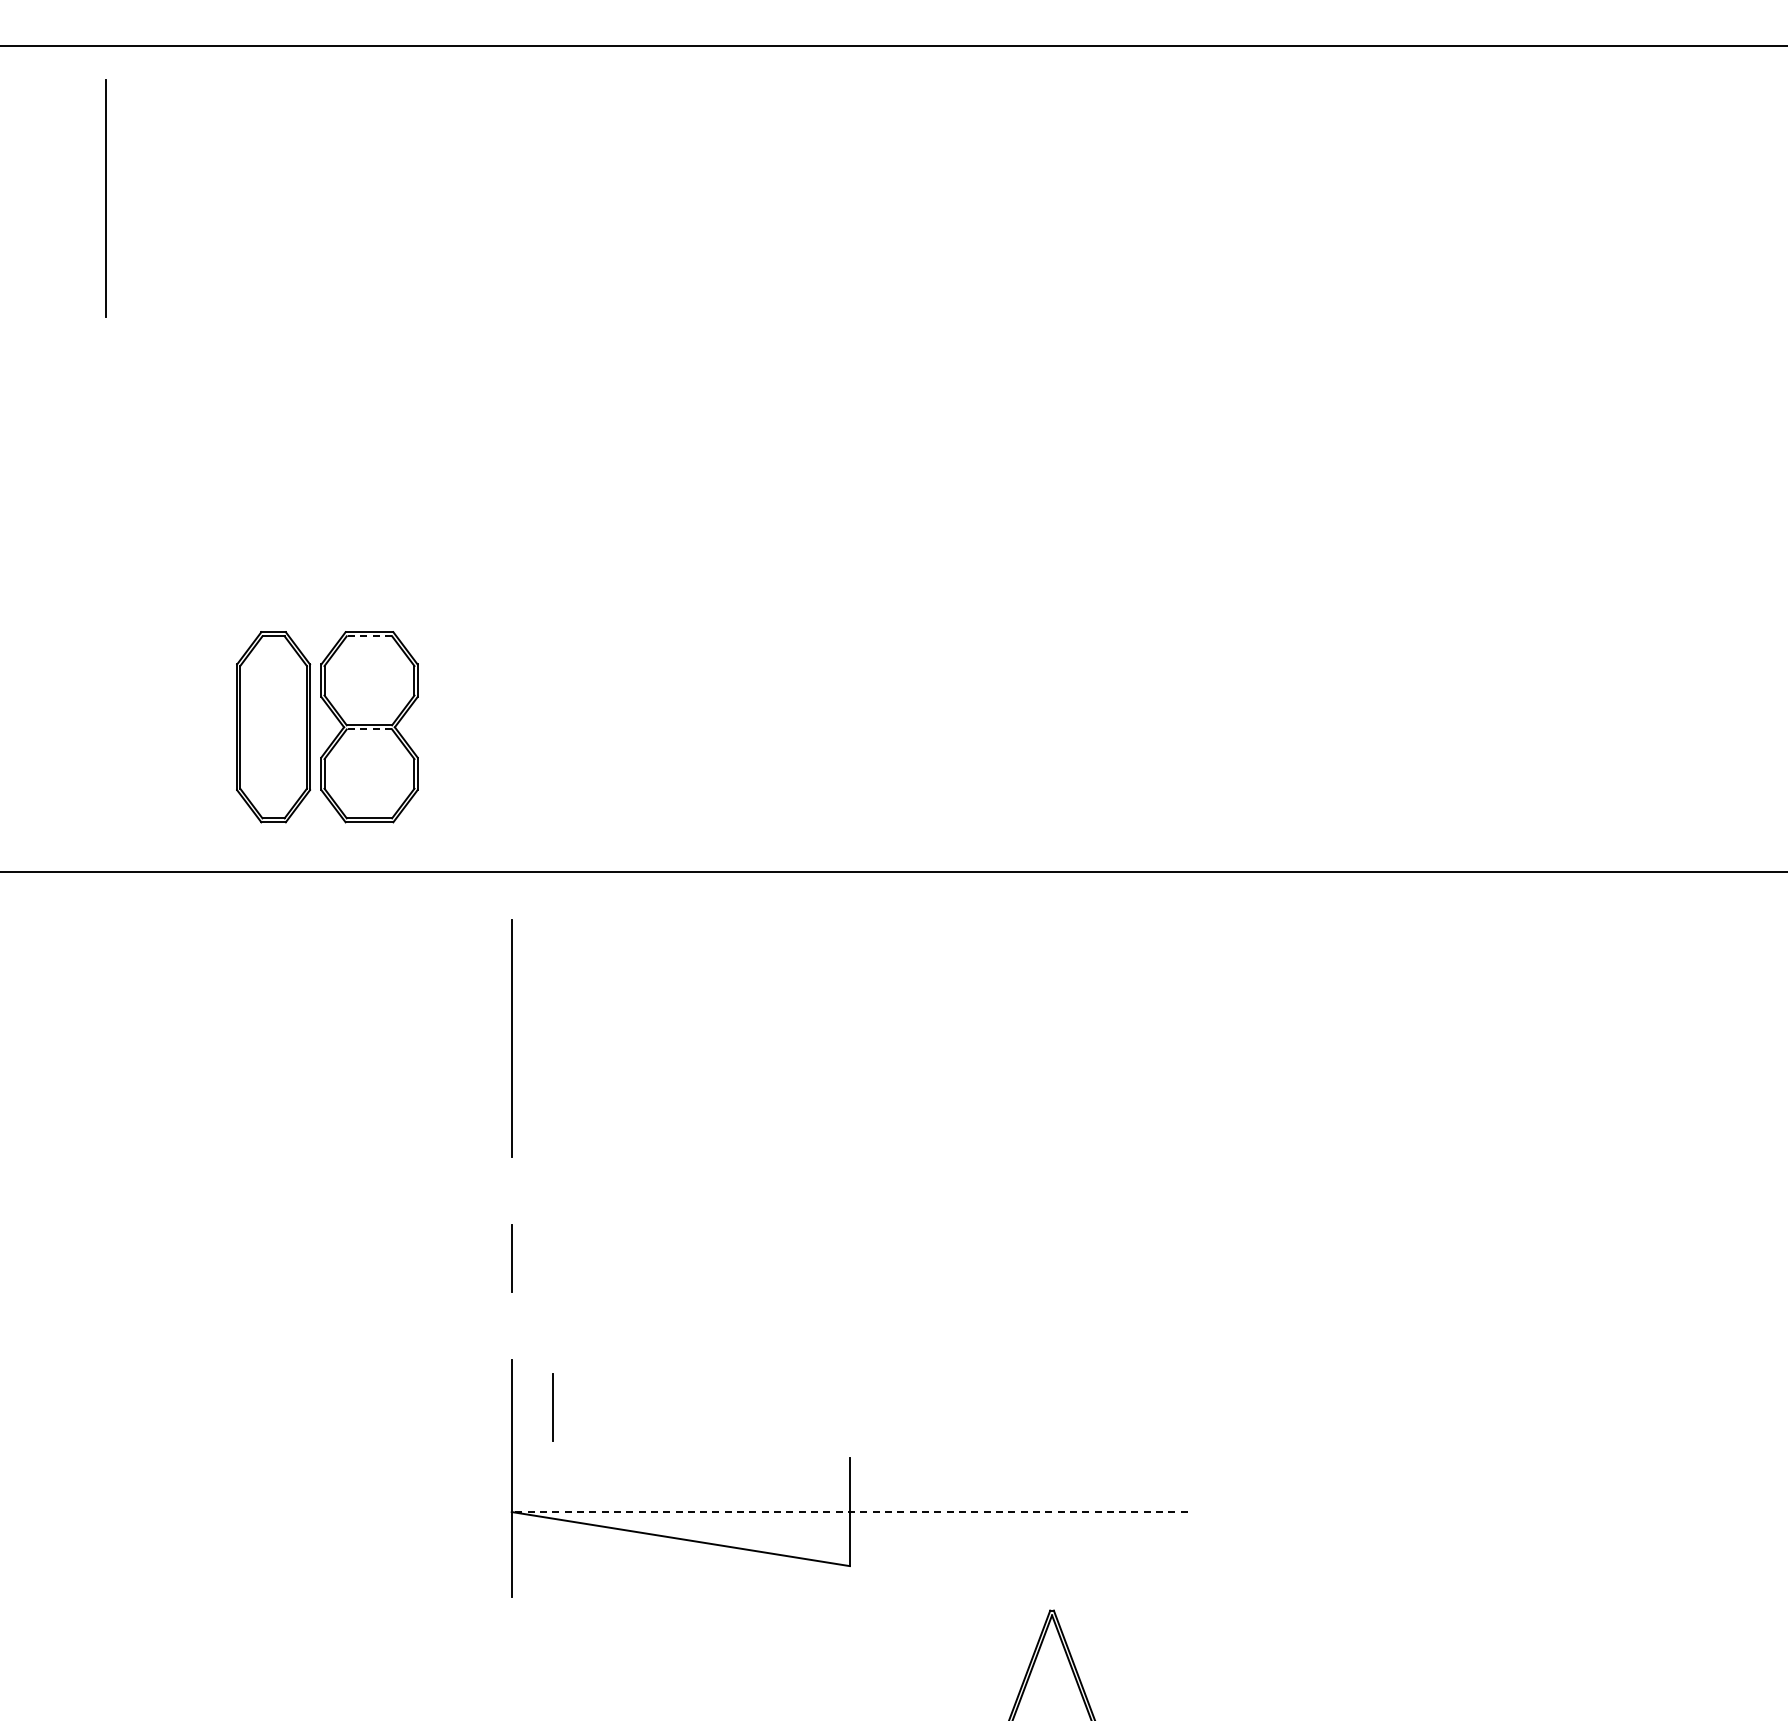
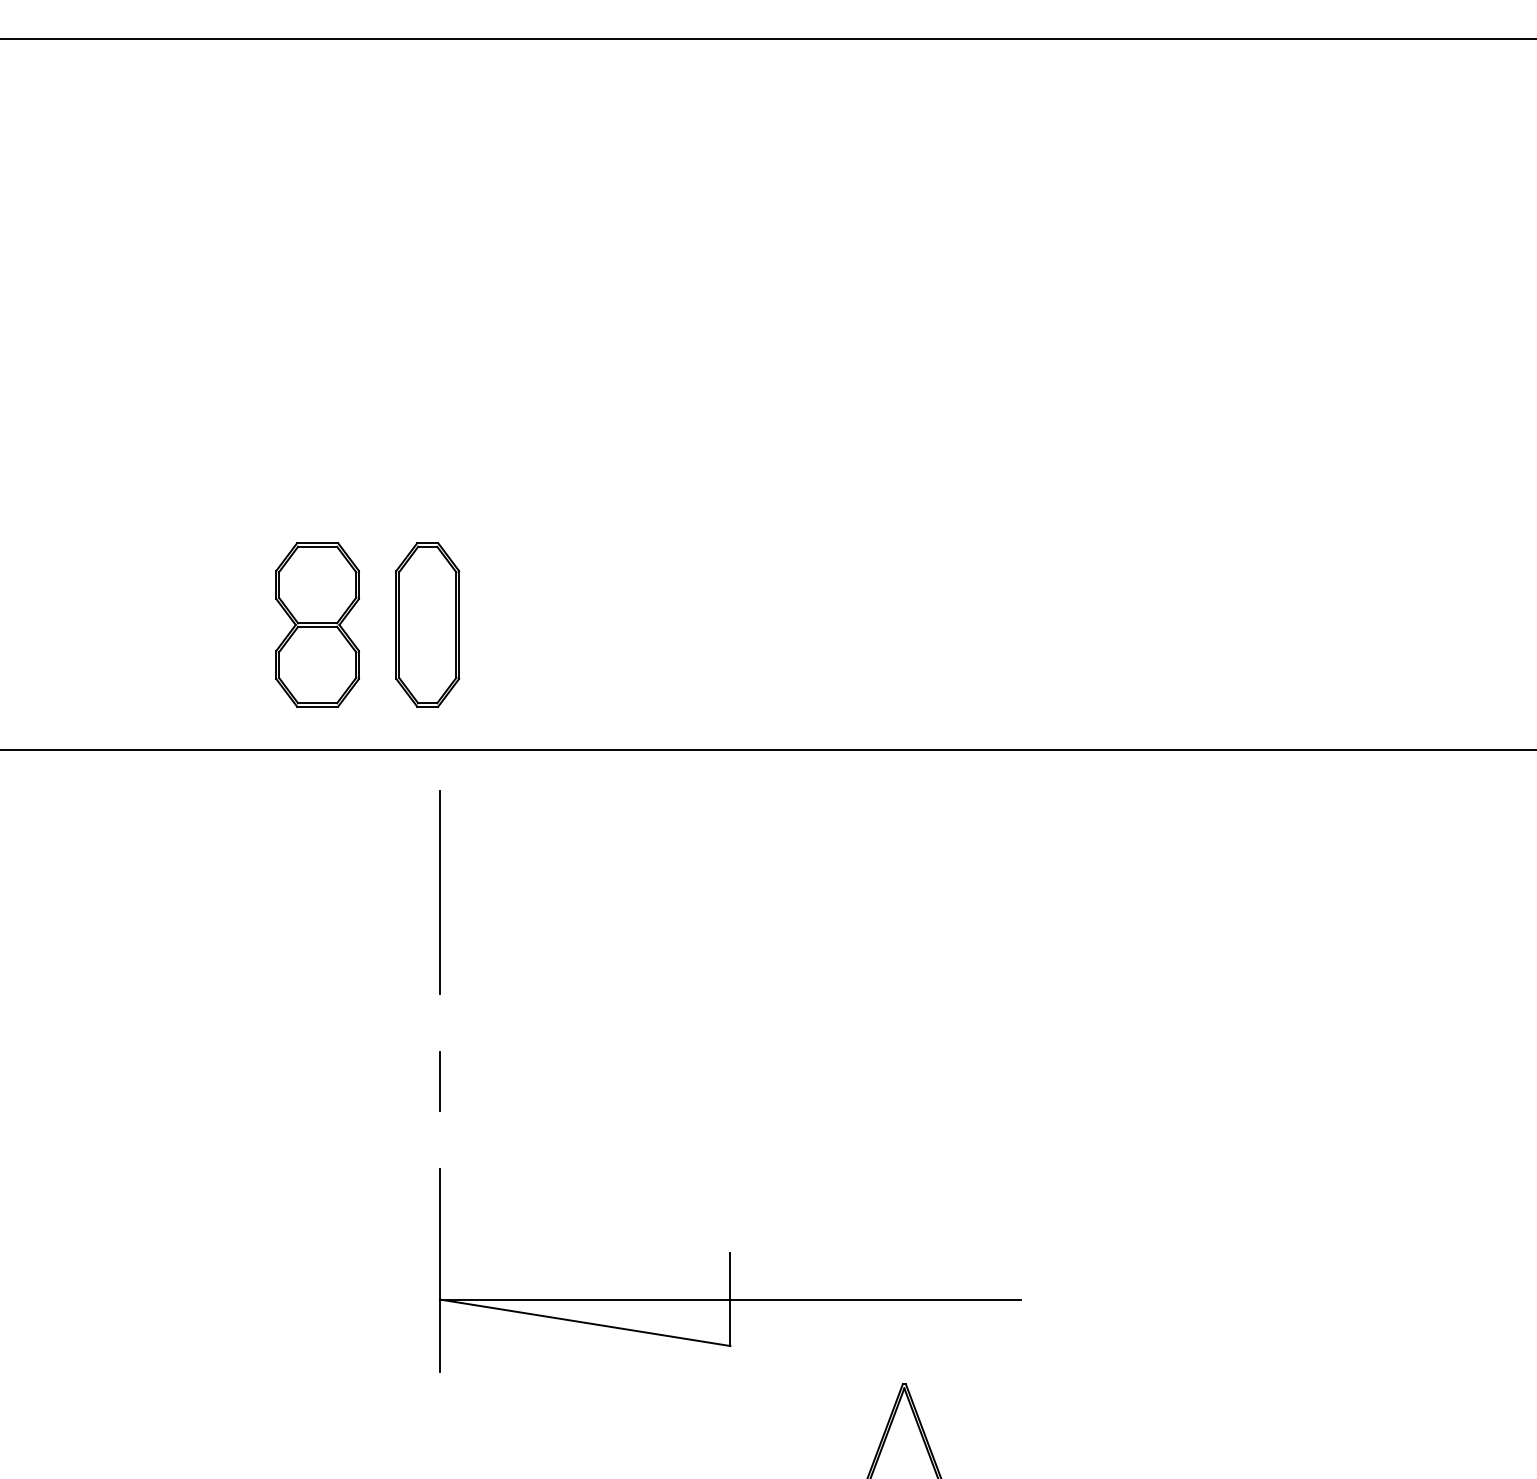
line: (105, 198) -> (90, 170), removed
line: (369, 636) -> (317, 546), dashed -> solid
part: (273, 727) -> (427, 625), moved
line: (369, 729) -> (317, 626), dashed -> solid
line: (552, 1407) -> (474, 1209), removed
line: (849, 1512) -> (730, 1299), dashed -> solid

